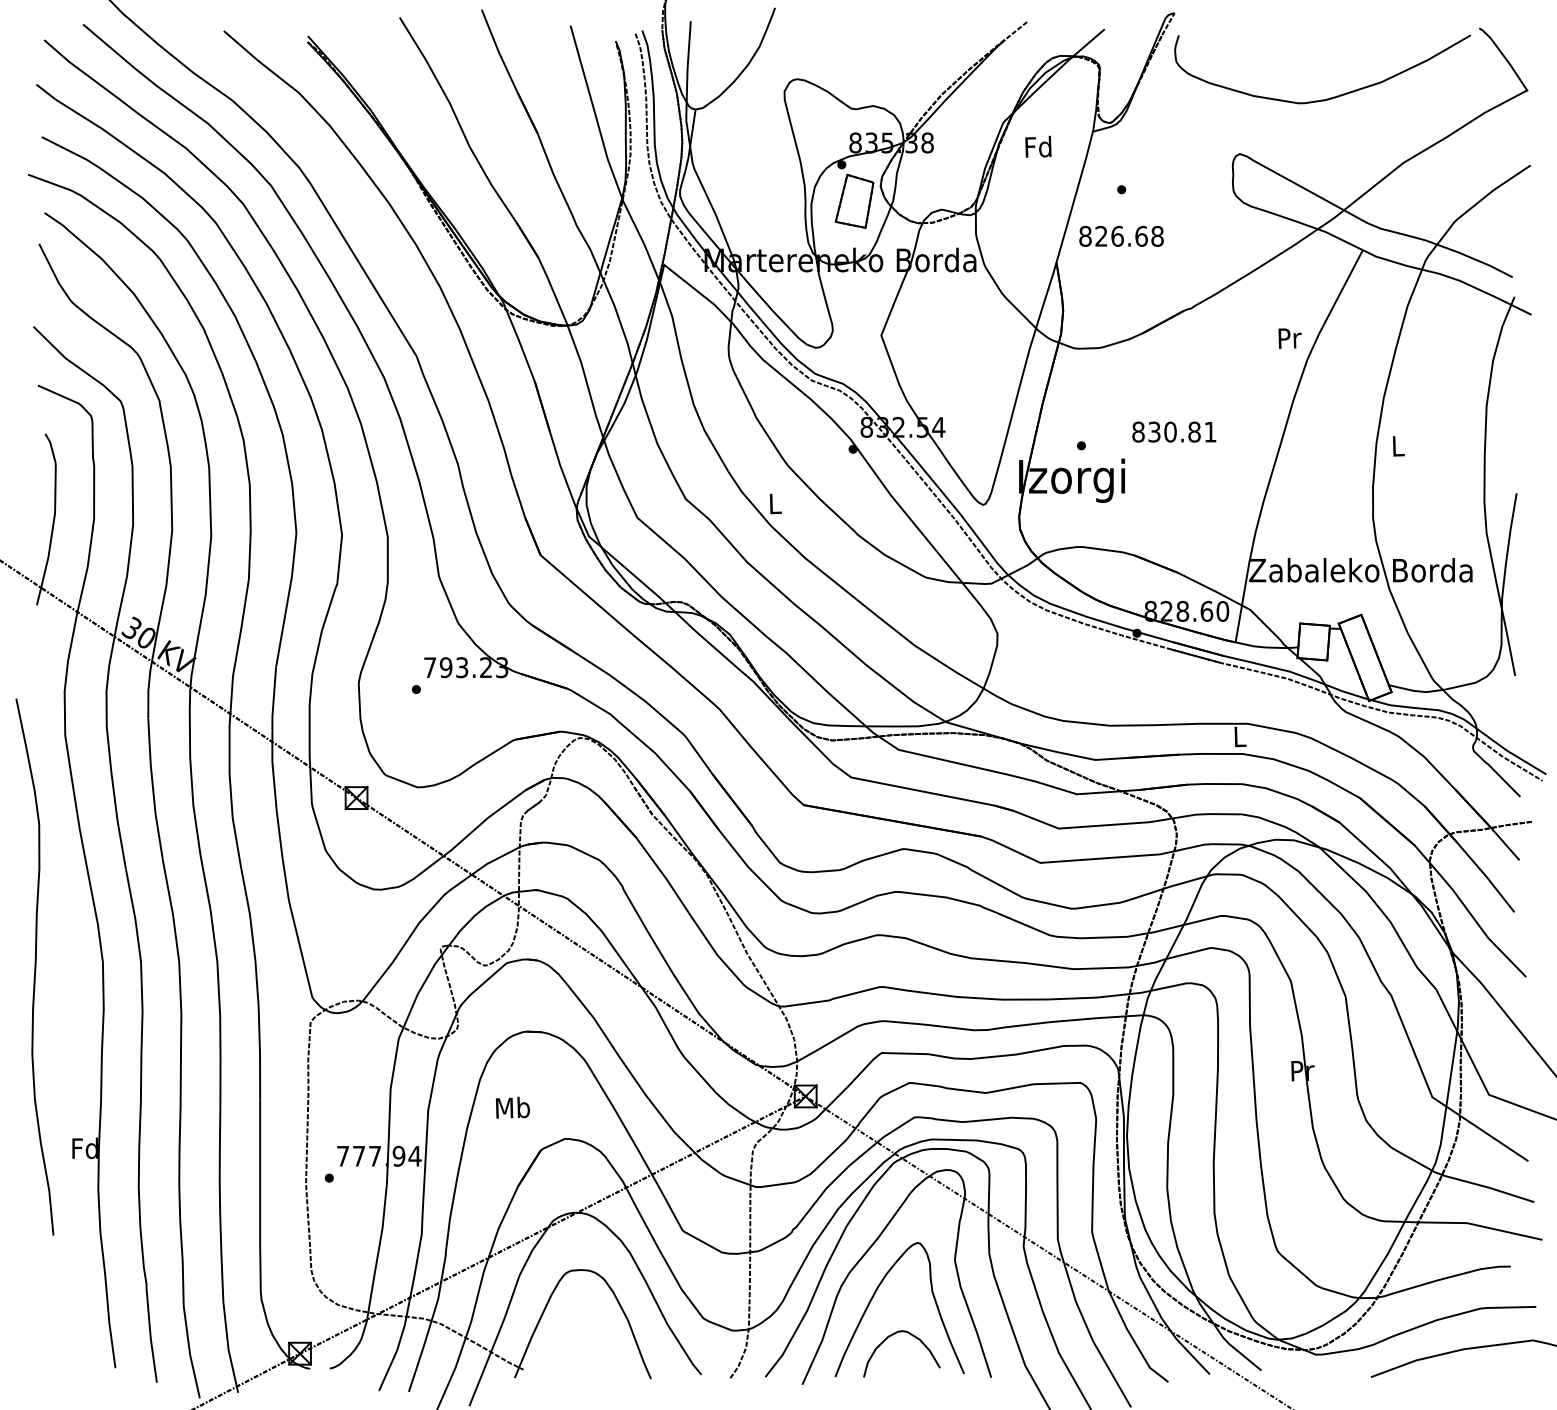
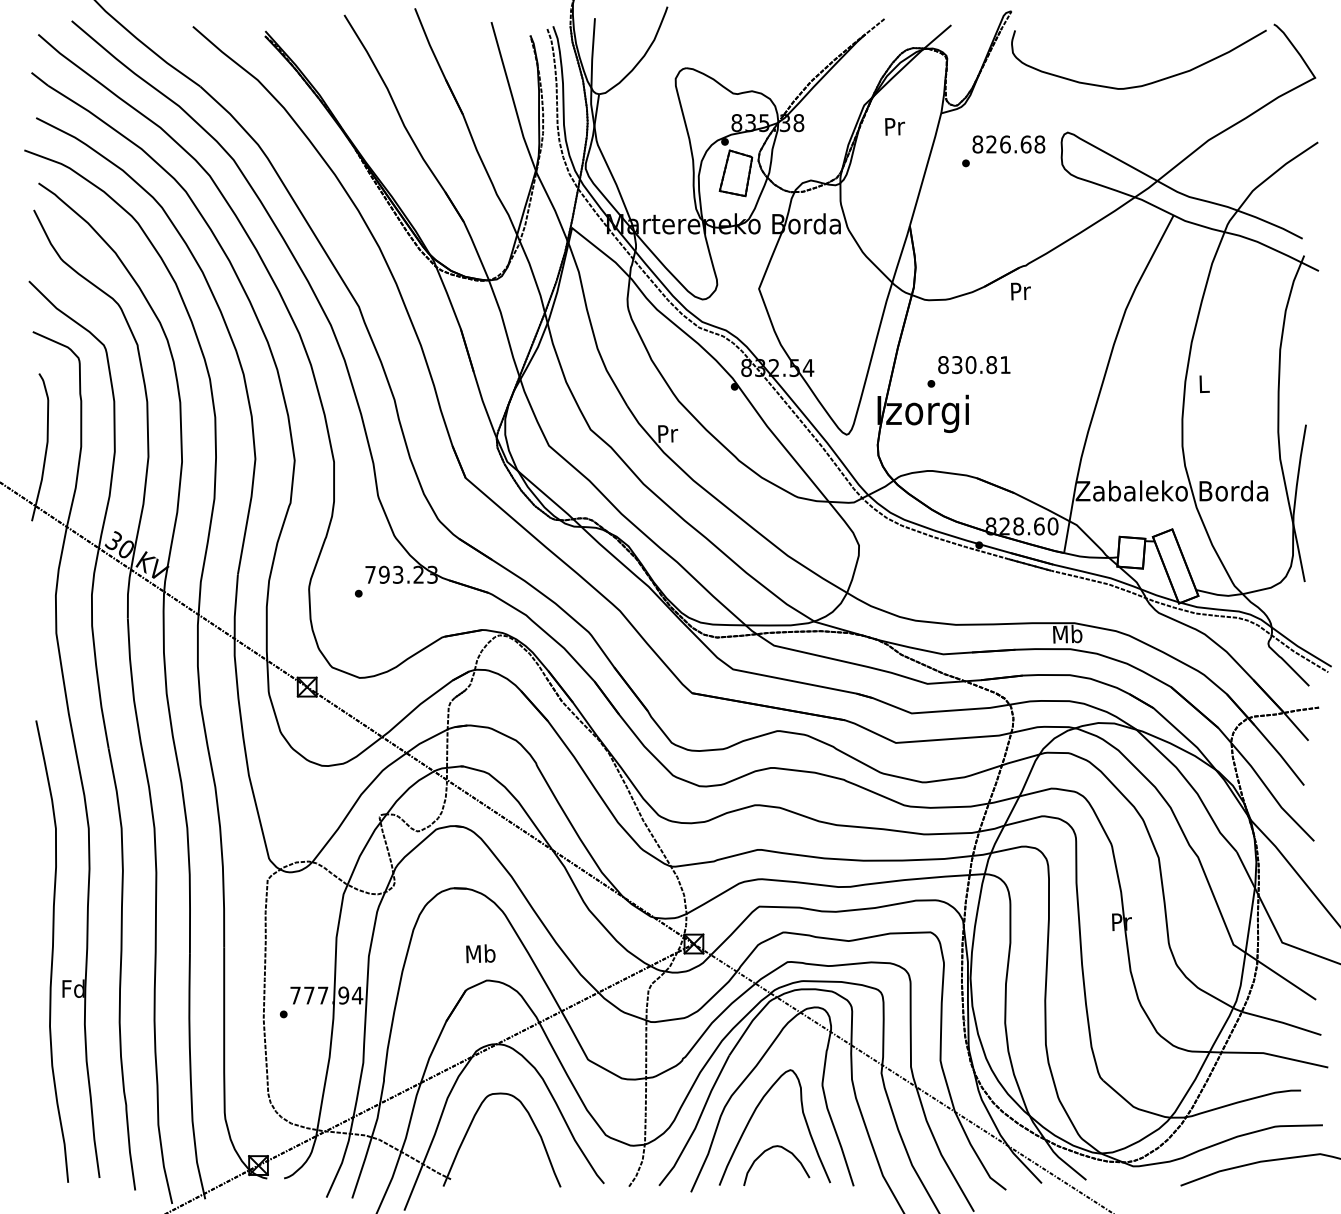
text: (1038, 145) -> (894, 125), Fd -> Pr
text: (1121, 236) -> (1008, 144), moved
text: (1289, 338) -> (1020, 291), moved
text: (1174, 432) -> (974, 365), moved
text: (776, 503) -> (668, 433), L -> Pr
text: (1239, 735) -> (1067, 633), L -> Mb
curve: (35, 966) -> (52, 951), moved
text: (512, 1107) -> (480, 953), moved

